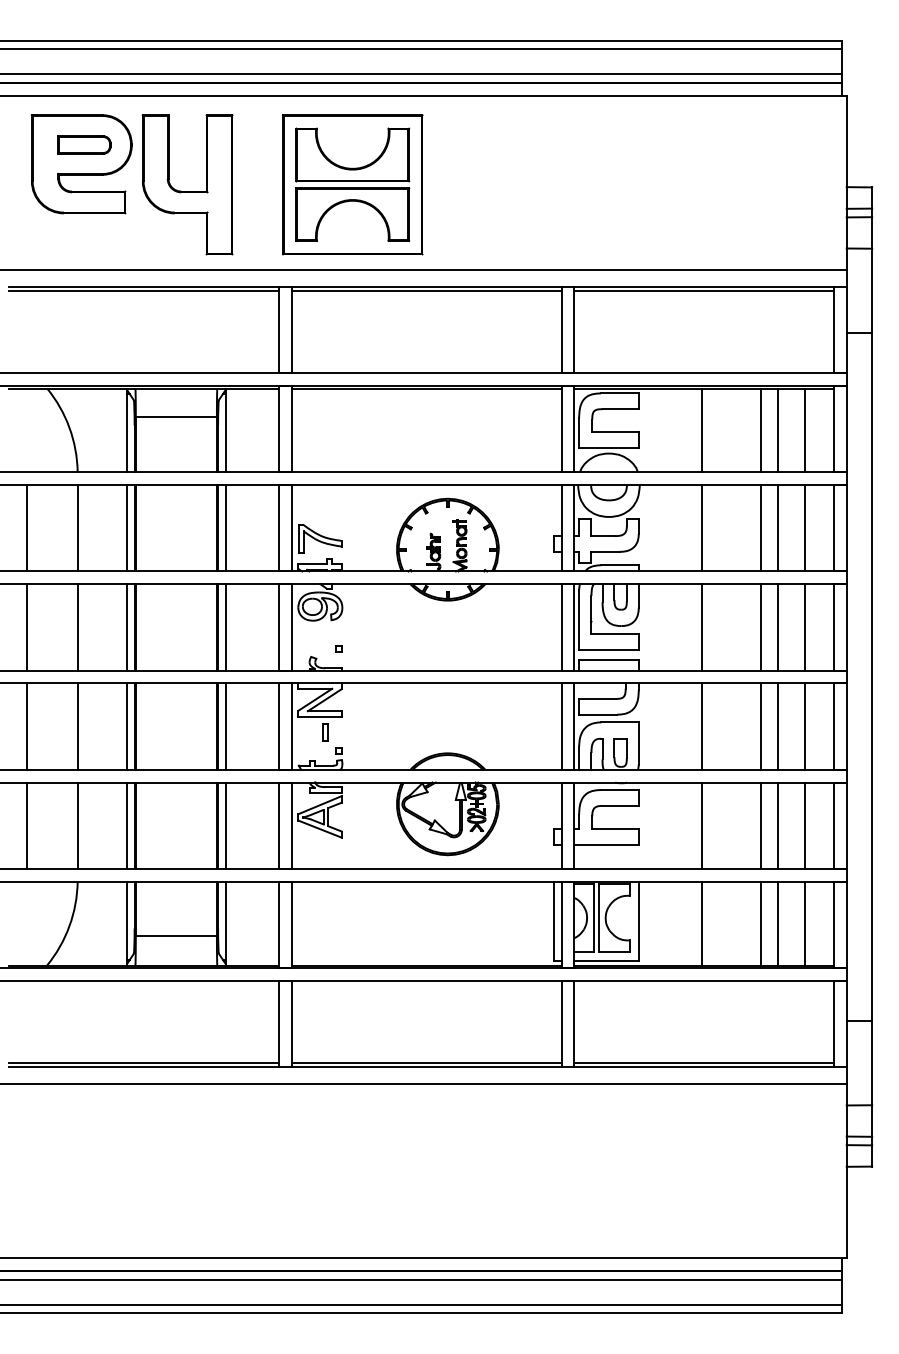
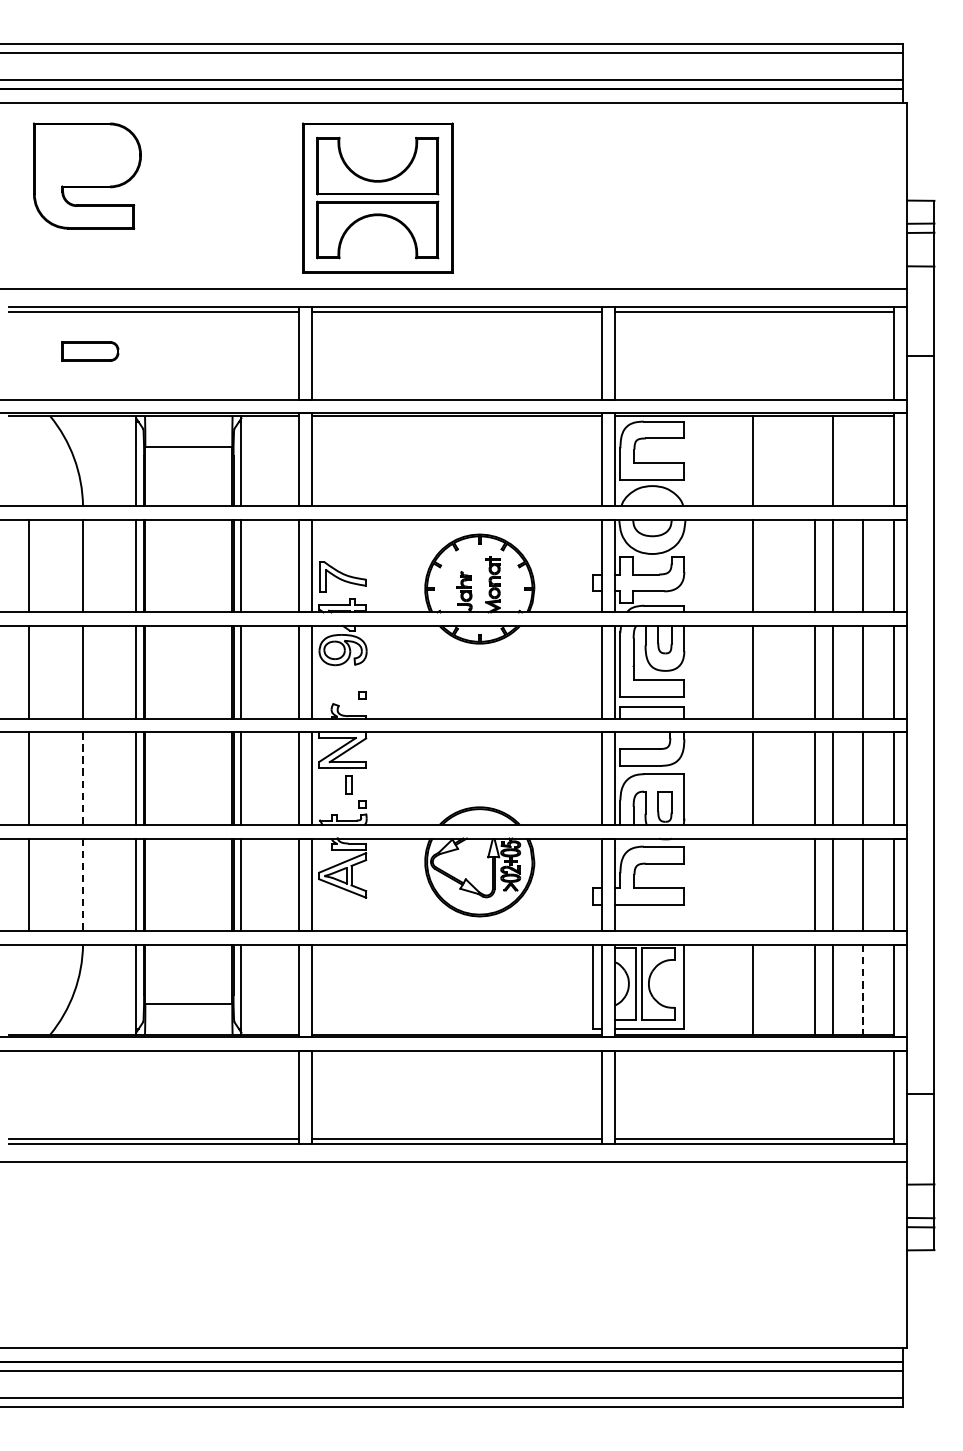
part: (84, 144) -> (90, 350), moved
part: (187, 191) -> (200, 205), removed
line: (760, 430) -> (814, 461), removed
line: (805, 430) -> (862, 461), removed
line: (77, 727) -> (82, 779), solid -> dashed
line: (702, 825) -> (752, 884), removed
line: (77, 826) -> (82, 885), solid -> dashed
line: (805, 923) -> (862, 989), solid -> dashed

